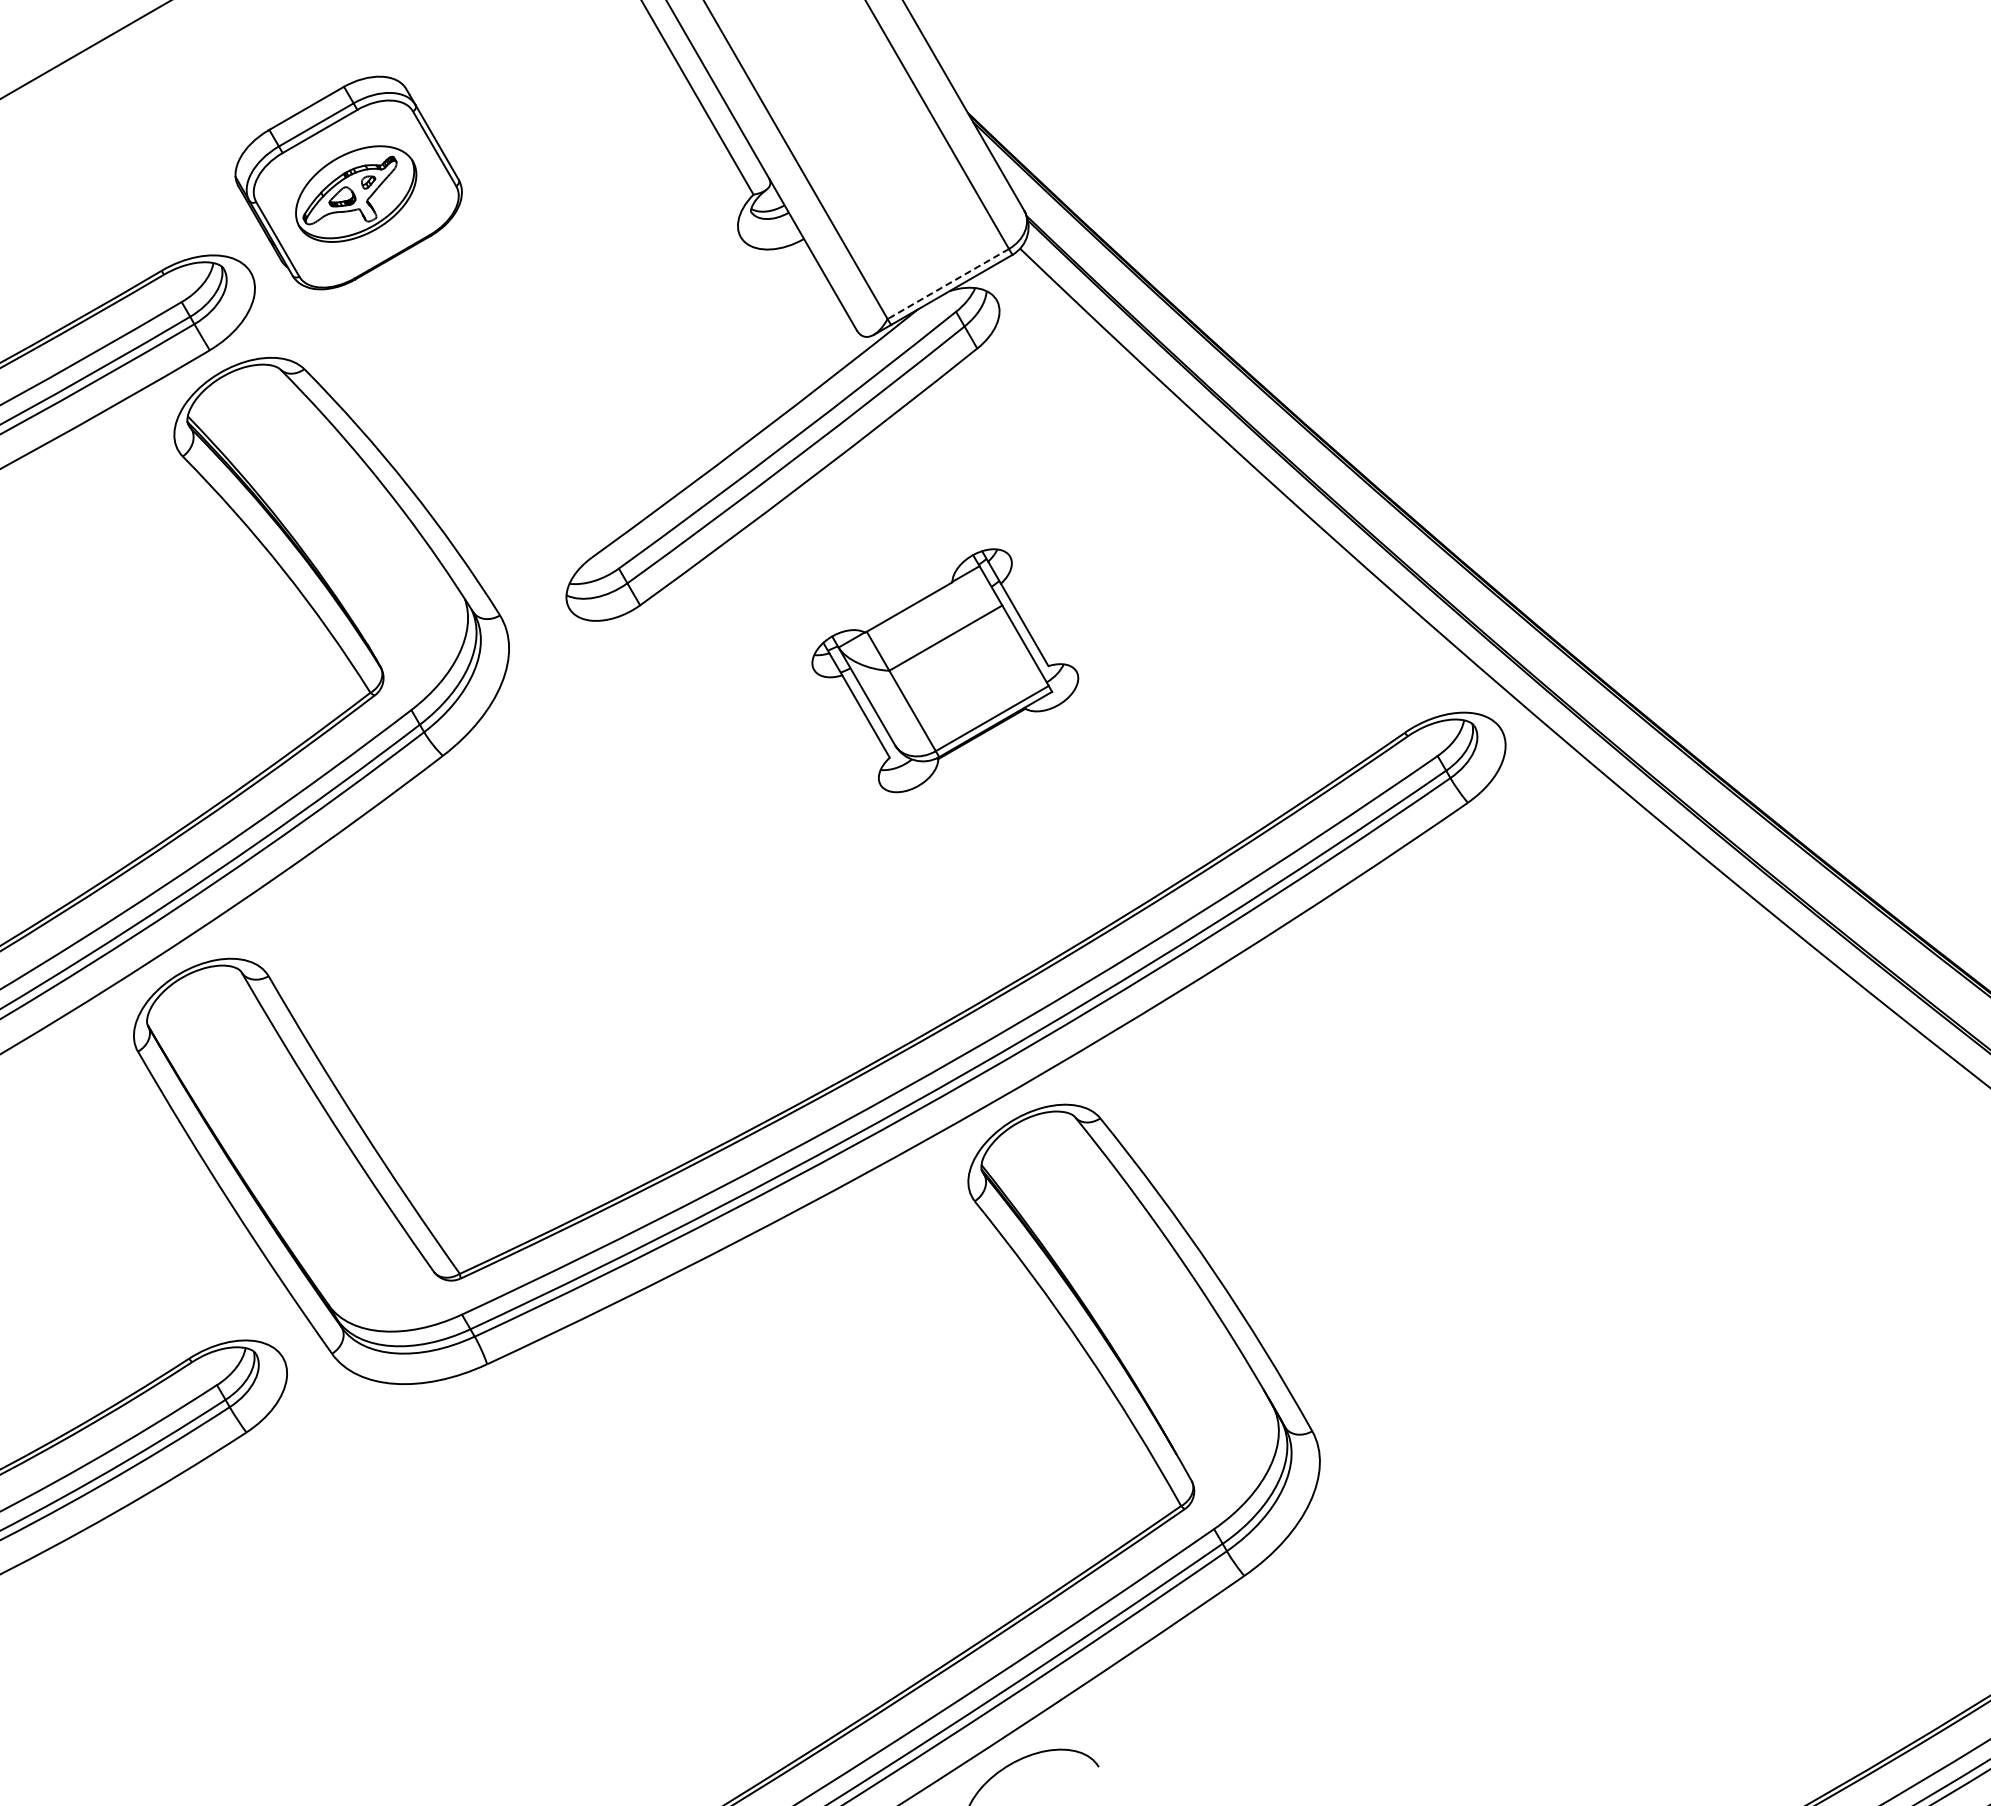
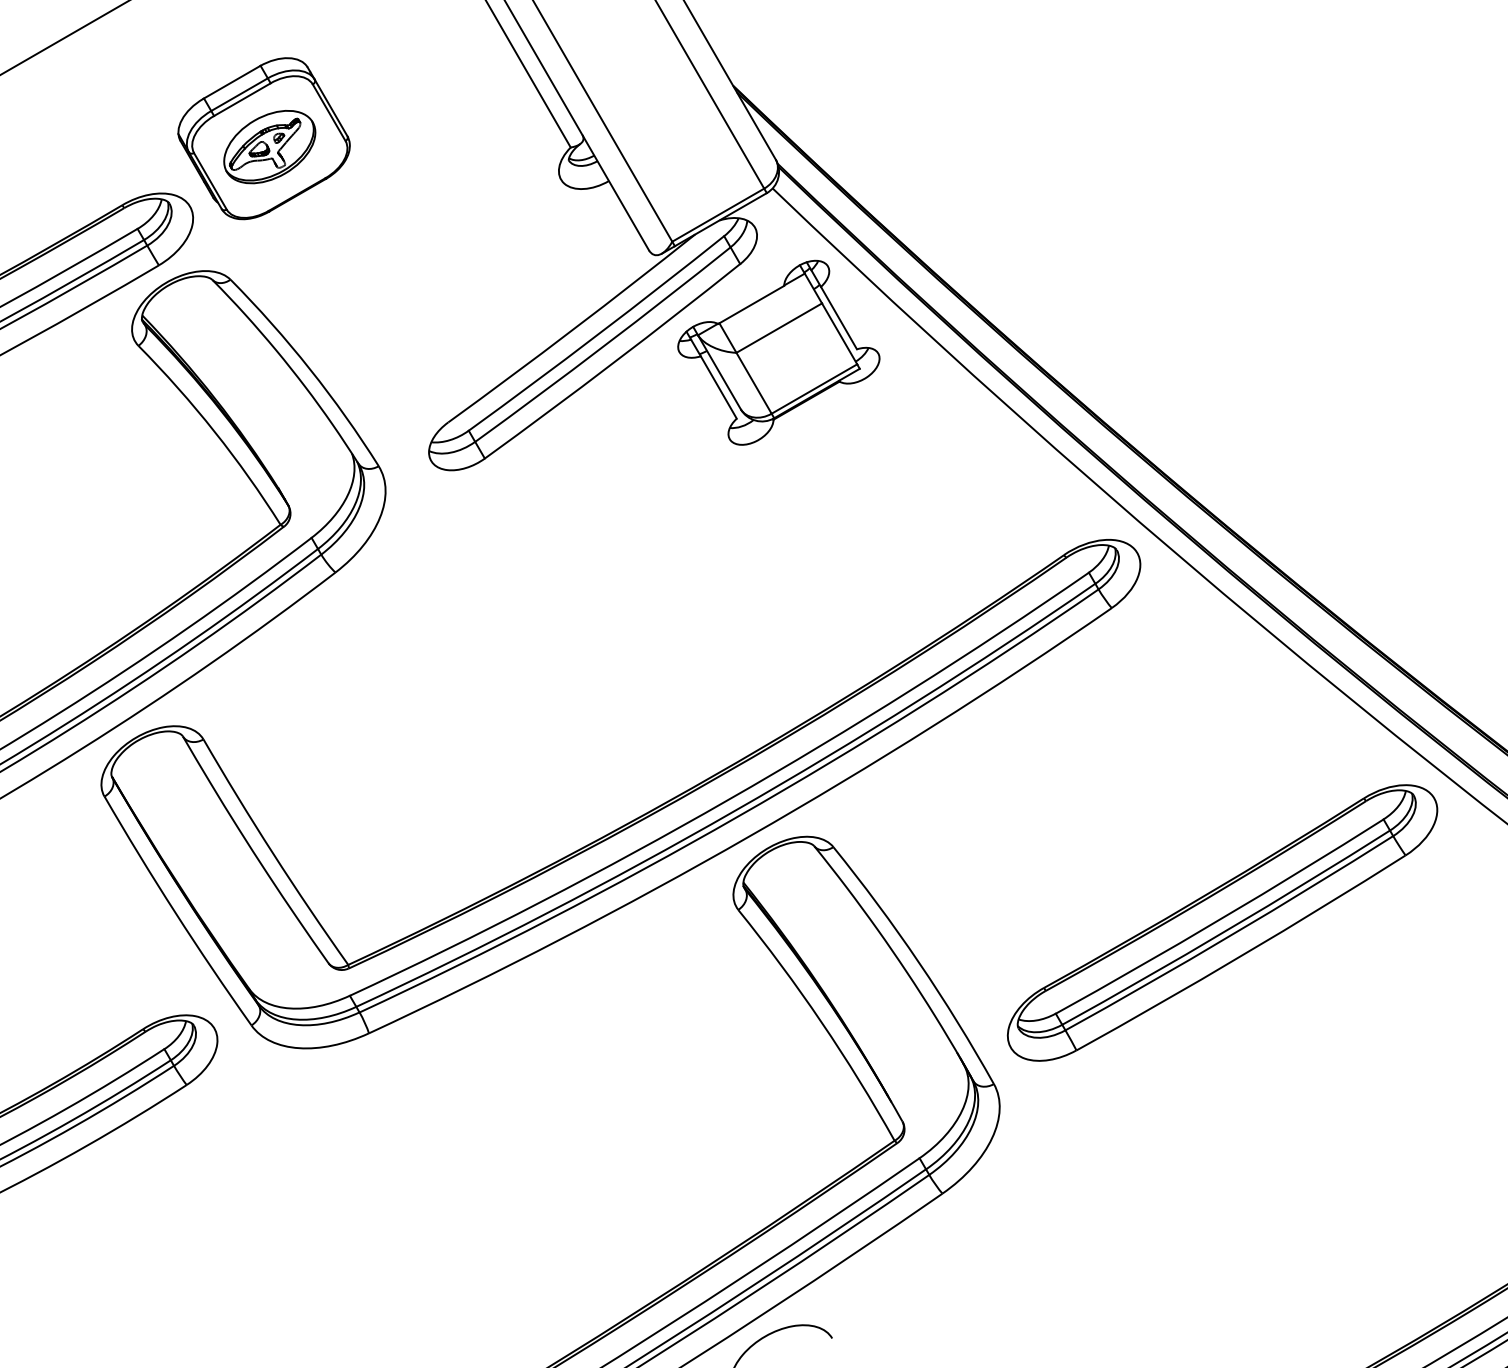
line: (947, 284) -> (717, 215), dashed -> solid
part: (945, 670) -> (778, 352), moved
part: (1613, 1218) -> (1222, 922), added

